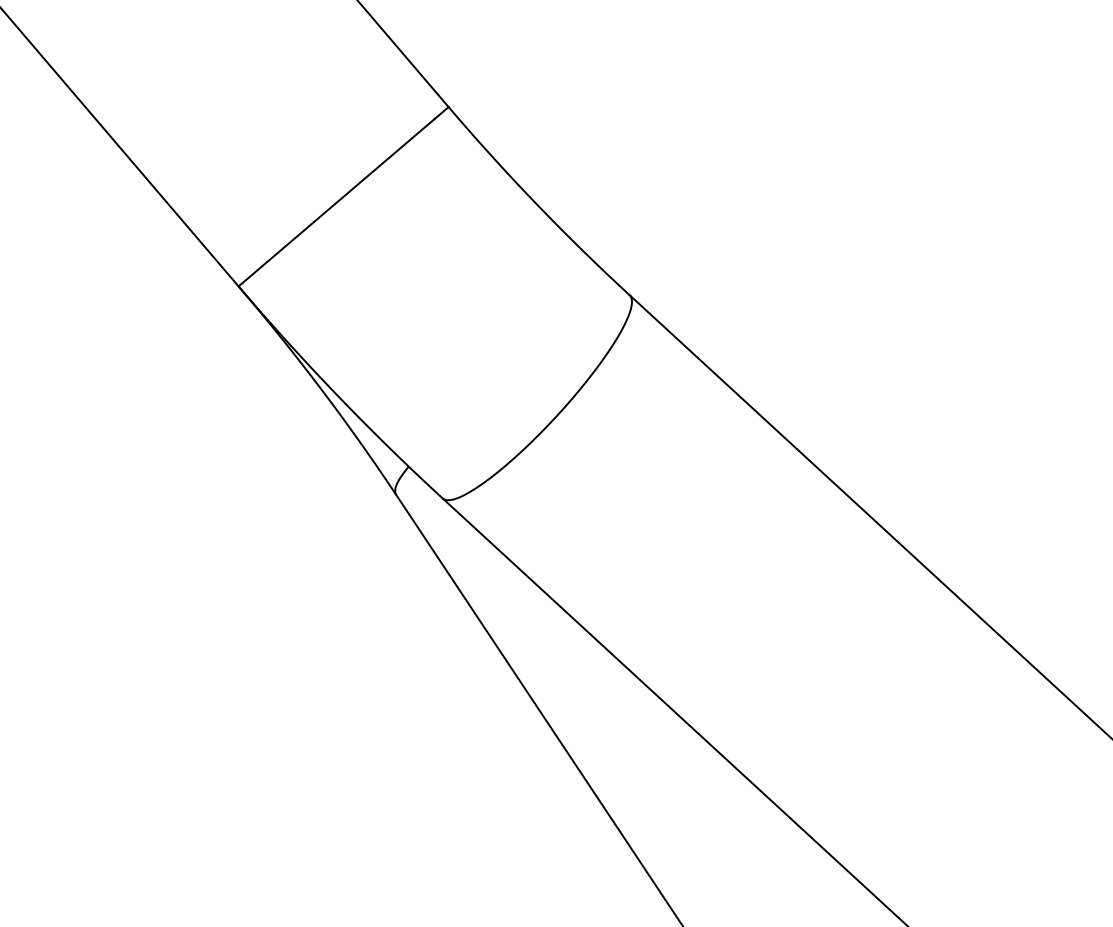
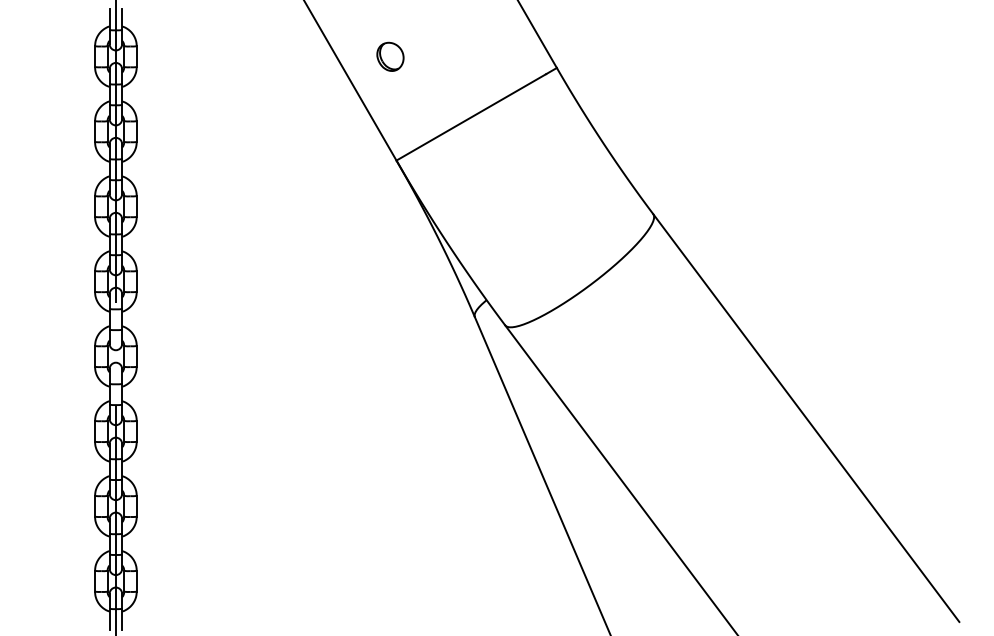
part: (201, 135) -> (390, 56), added

